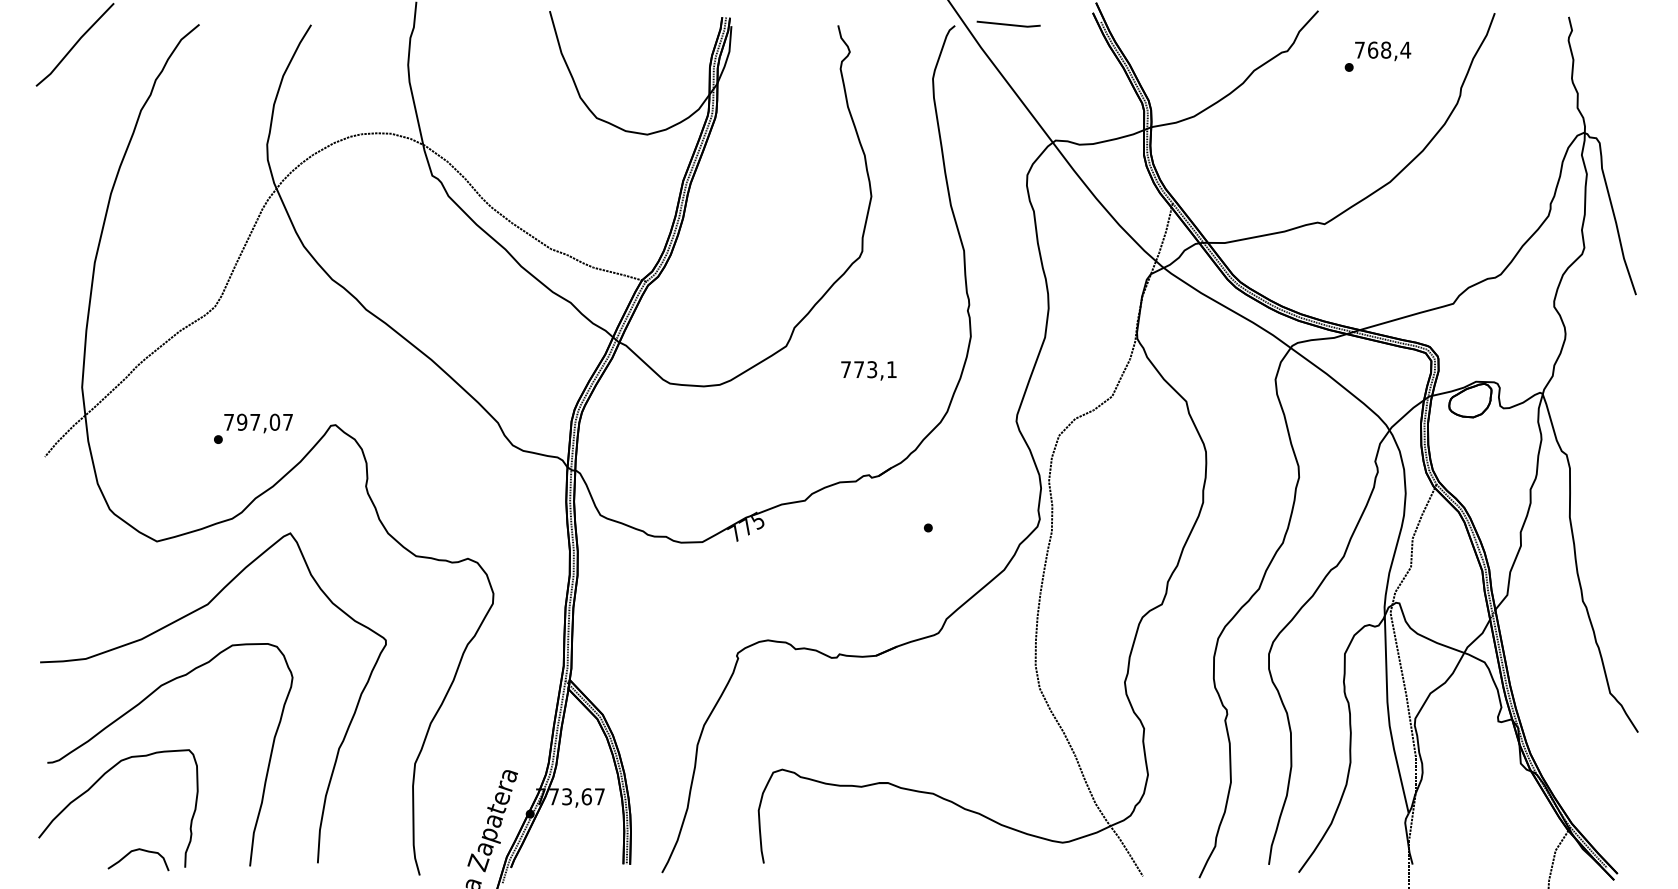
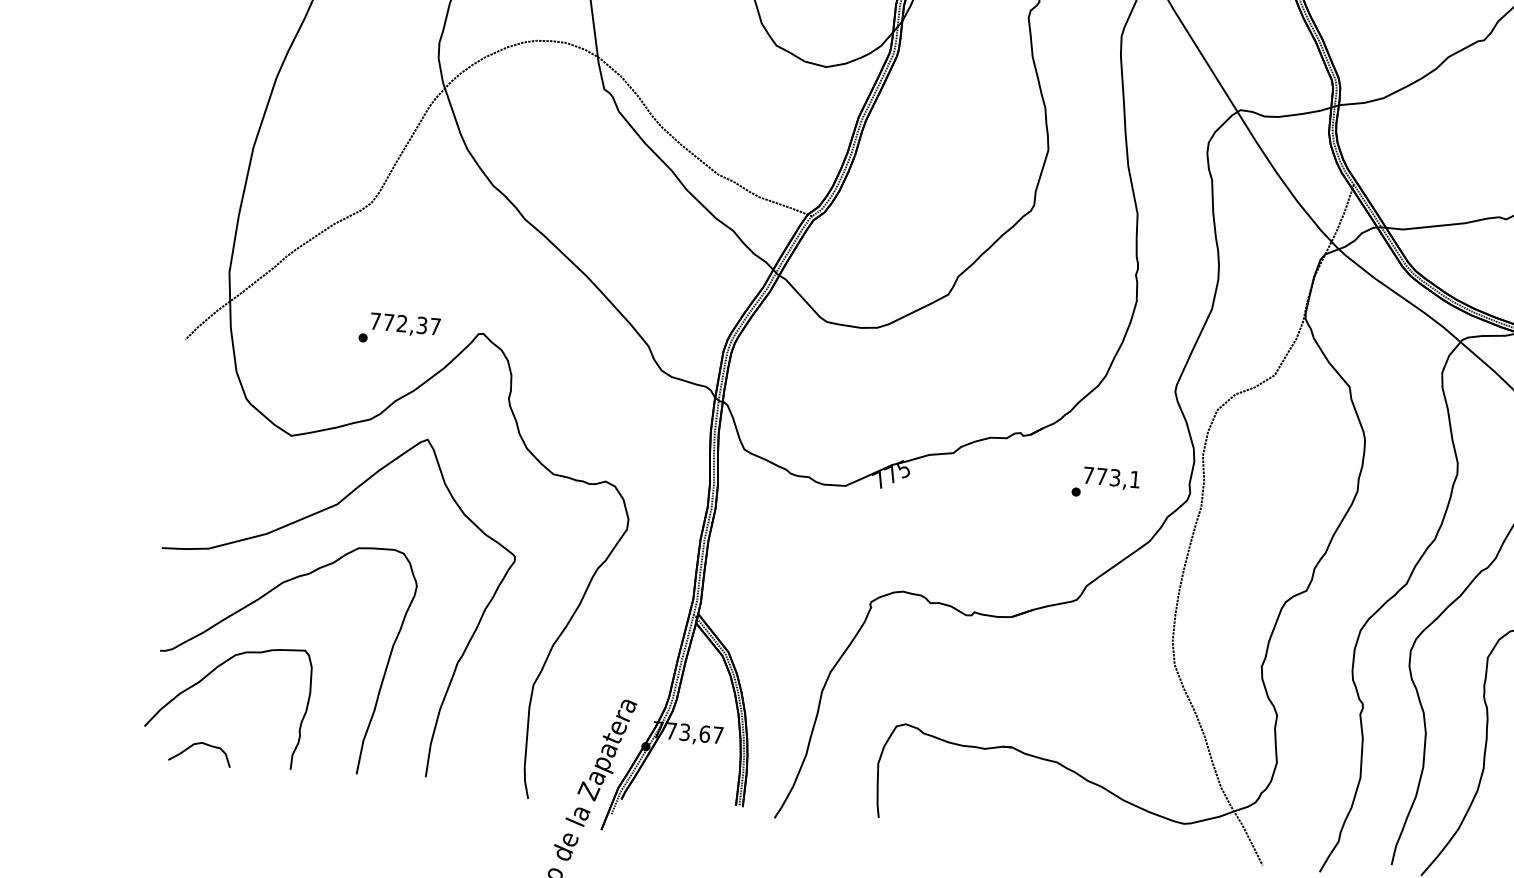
text: (868, 370) -> (1111, 478), moved
text: (258, 421) -> (405, 323), 797,07 -> 772,37
part: (135, 851) -> (197, 744), moved

